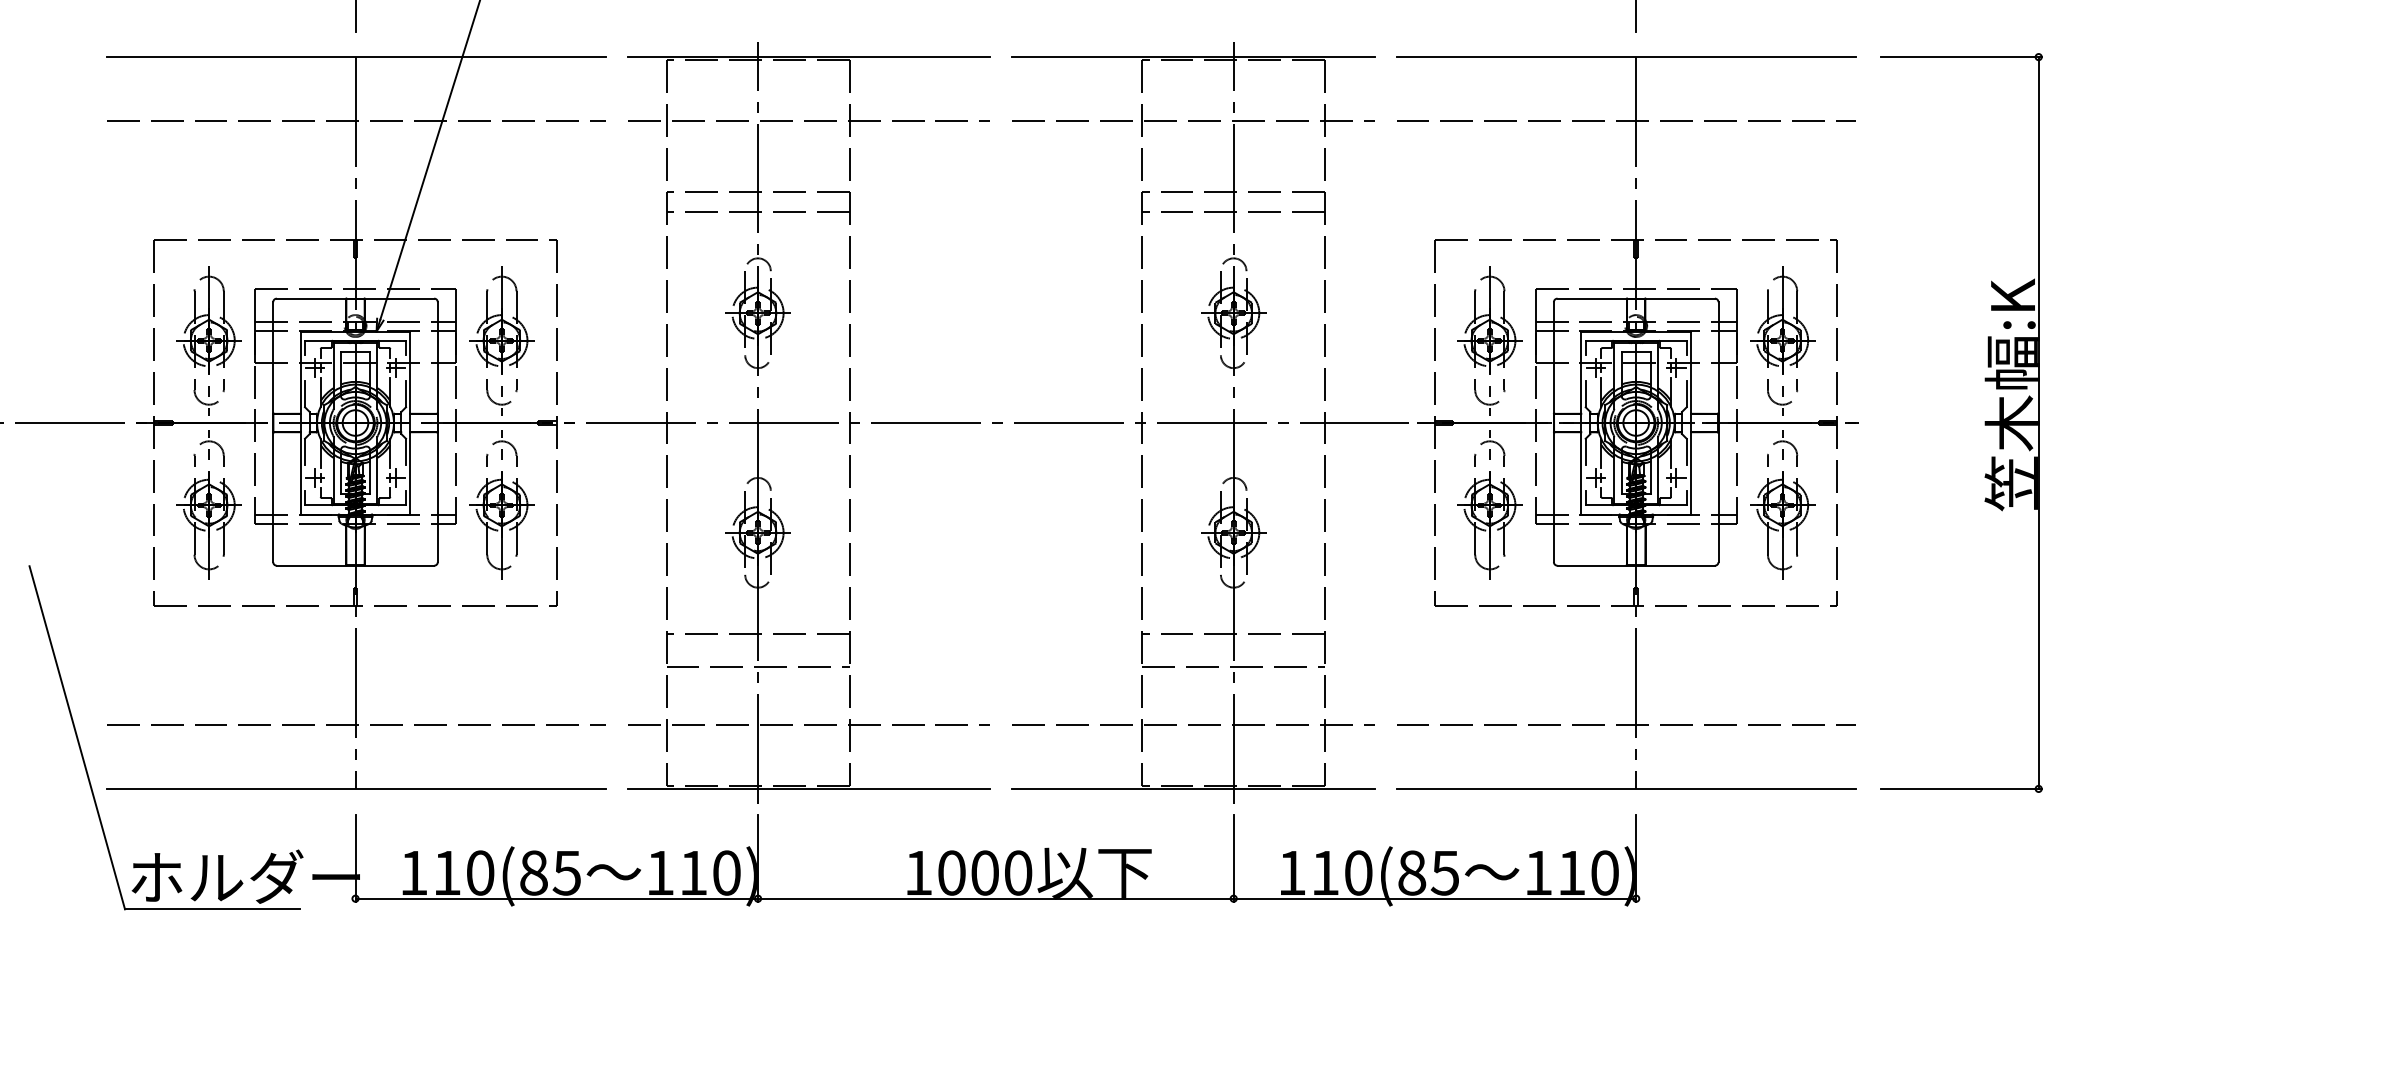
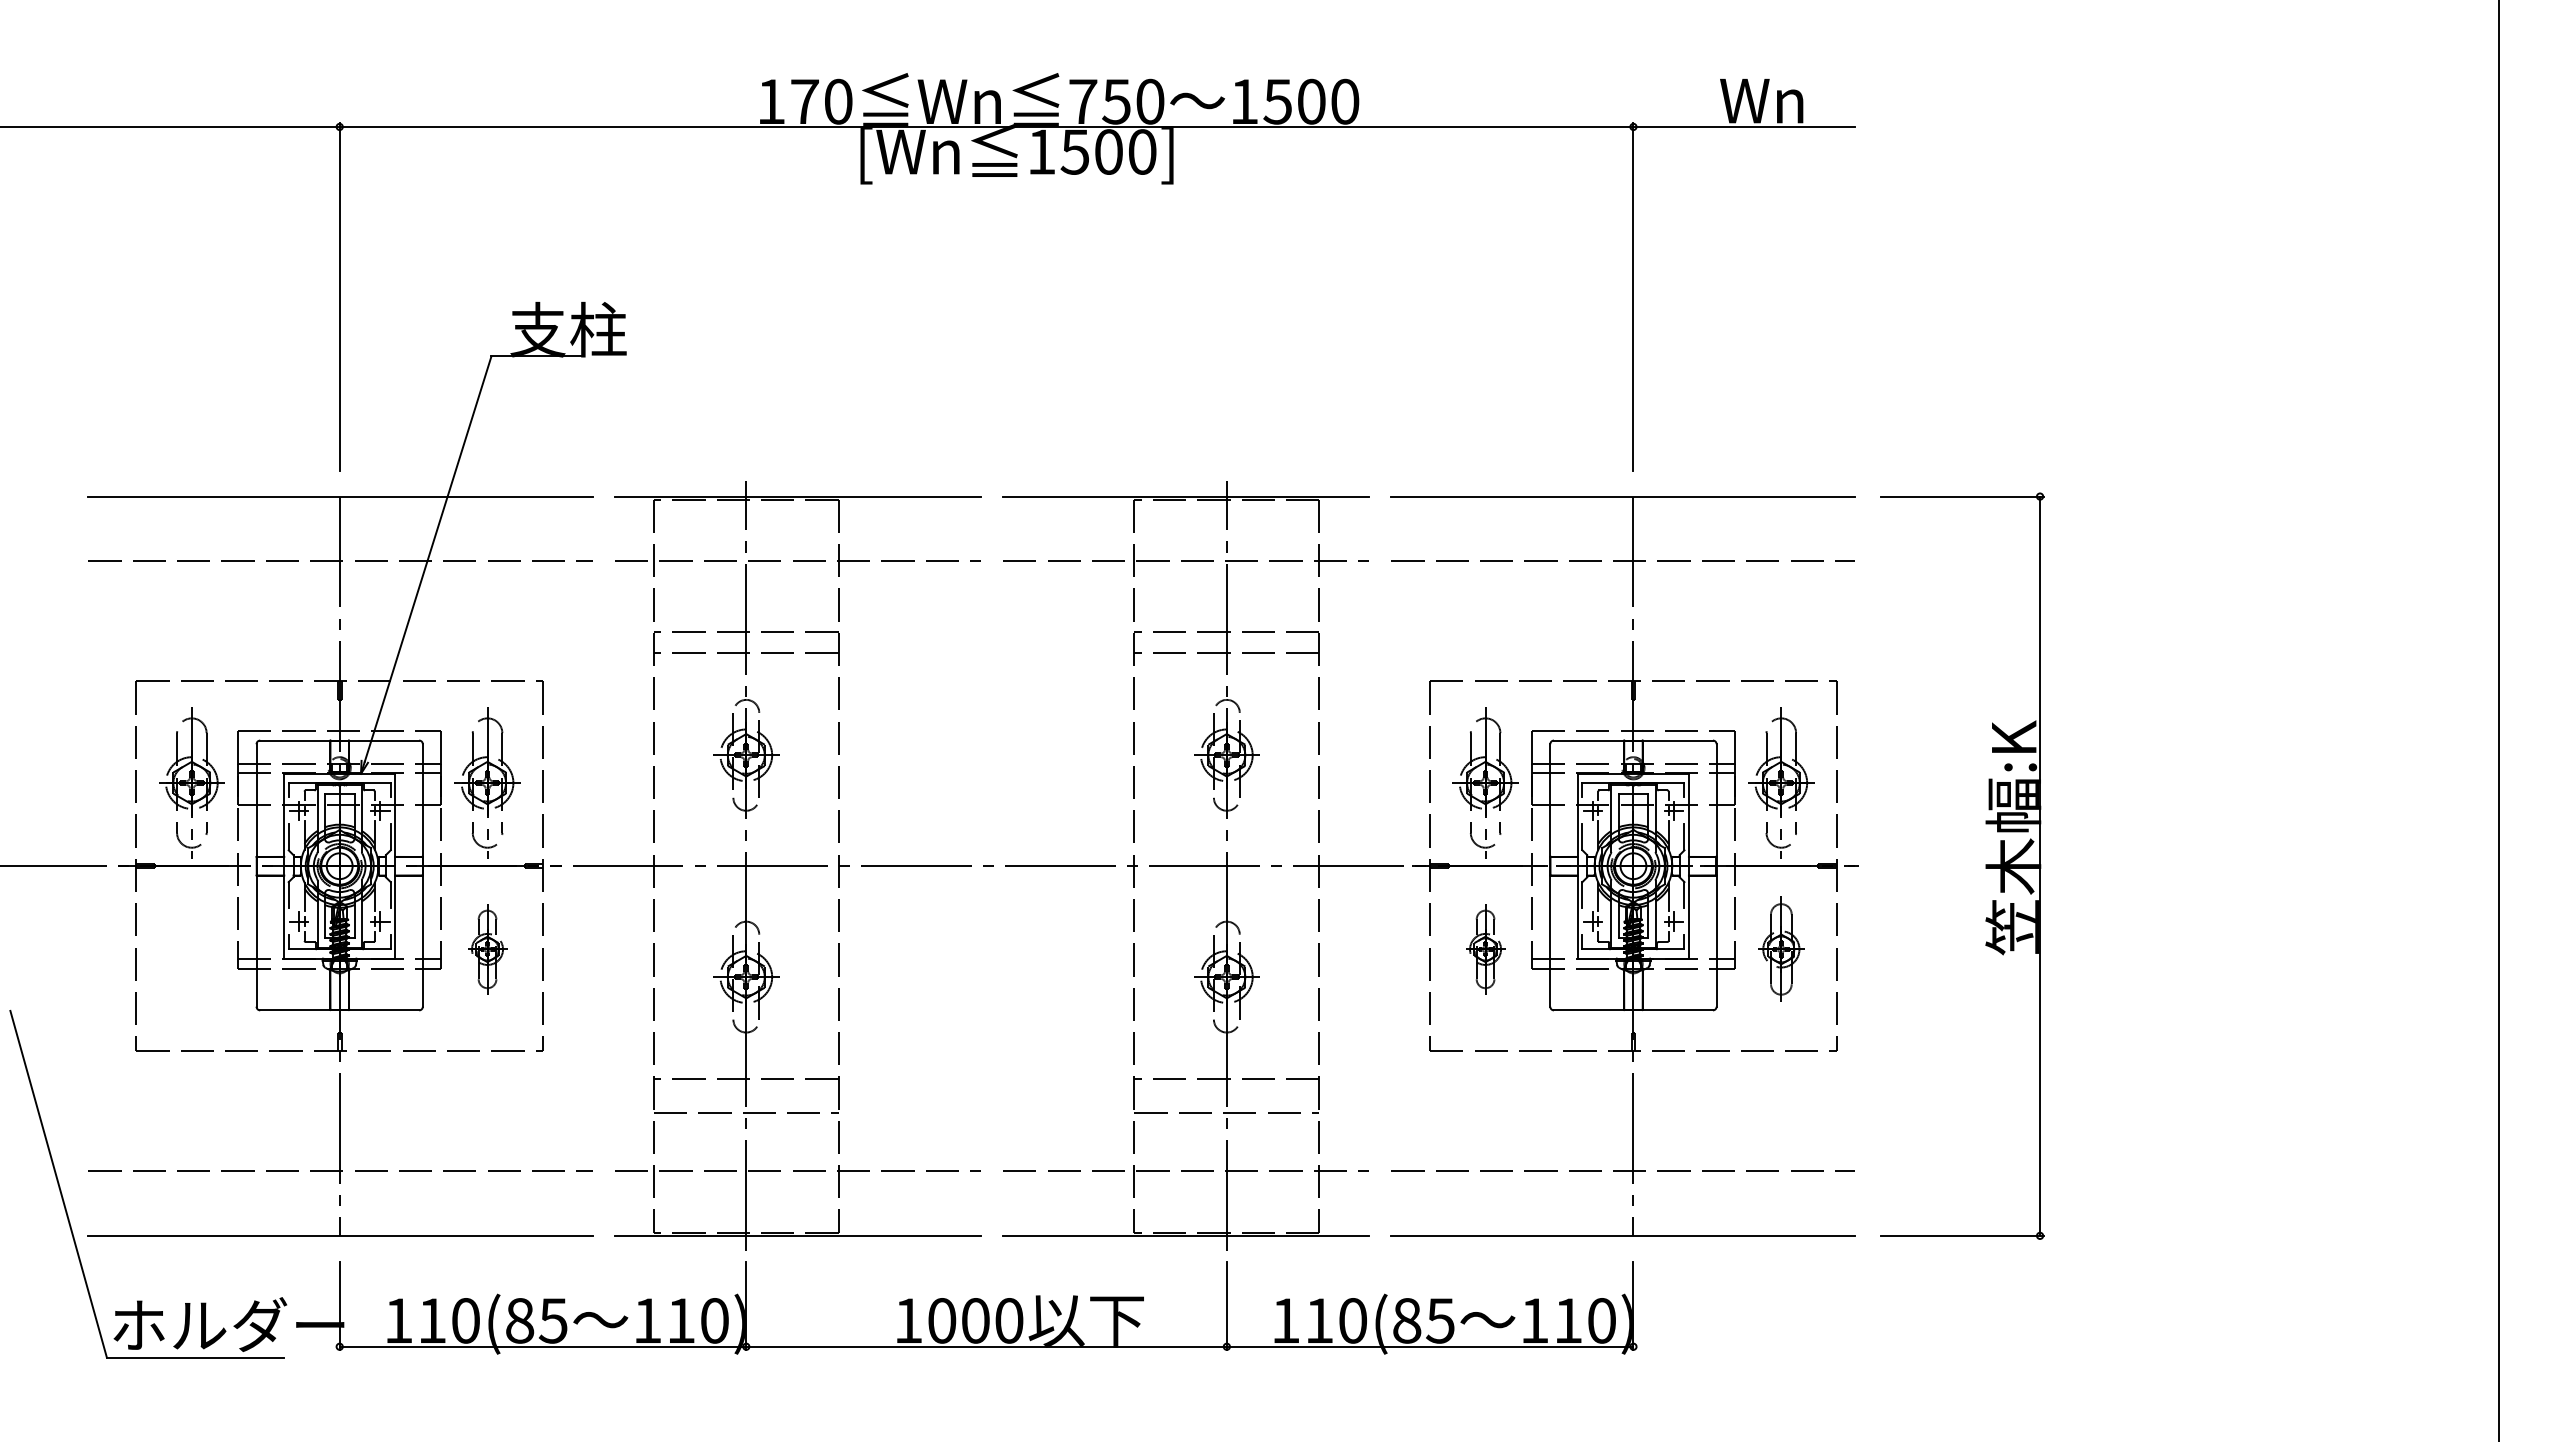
part: (208, 505) -> (191, 949), removed
part: (501, 505) -> (487, 949), size x0.6
part: (1489, 505) -> (1485, 949), size x0.6
part: (1782, 505) -> (1781, 949), size x0.7

